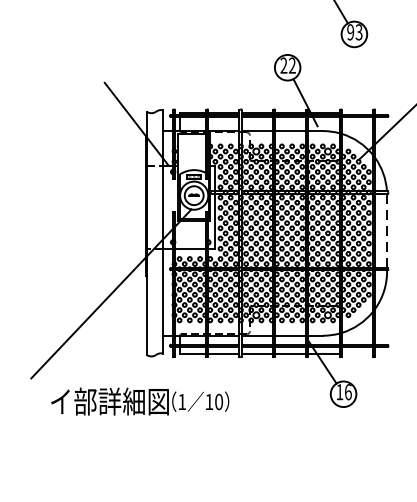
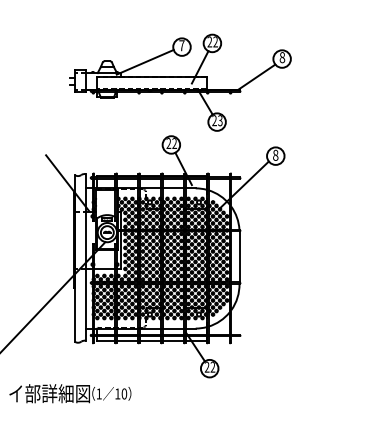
text: (350, 33) -> (214, 121), 93 -> 23
line: (387, 231) -> (239, 257), dashed -> solid
text: (343, 391) -> (209, 366), 16 -> 22
text: (140, 401) -> (70, 393), moved

